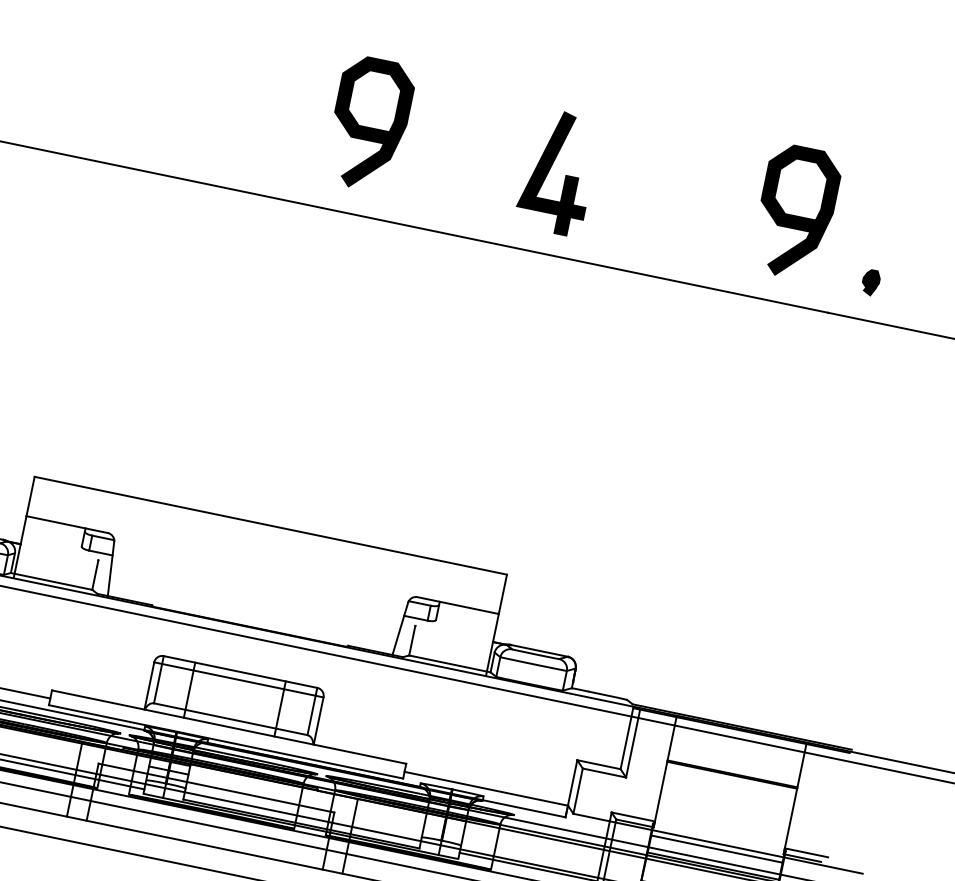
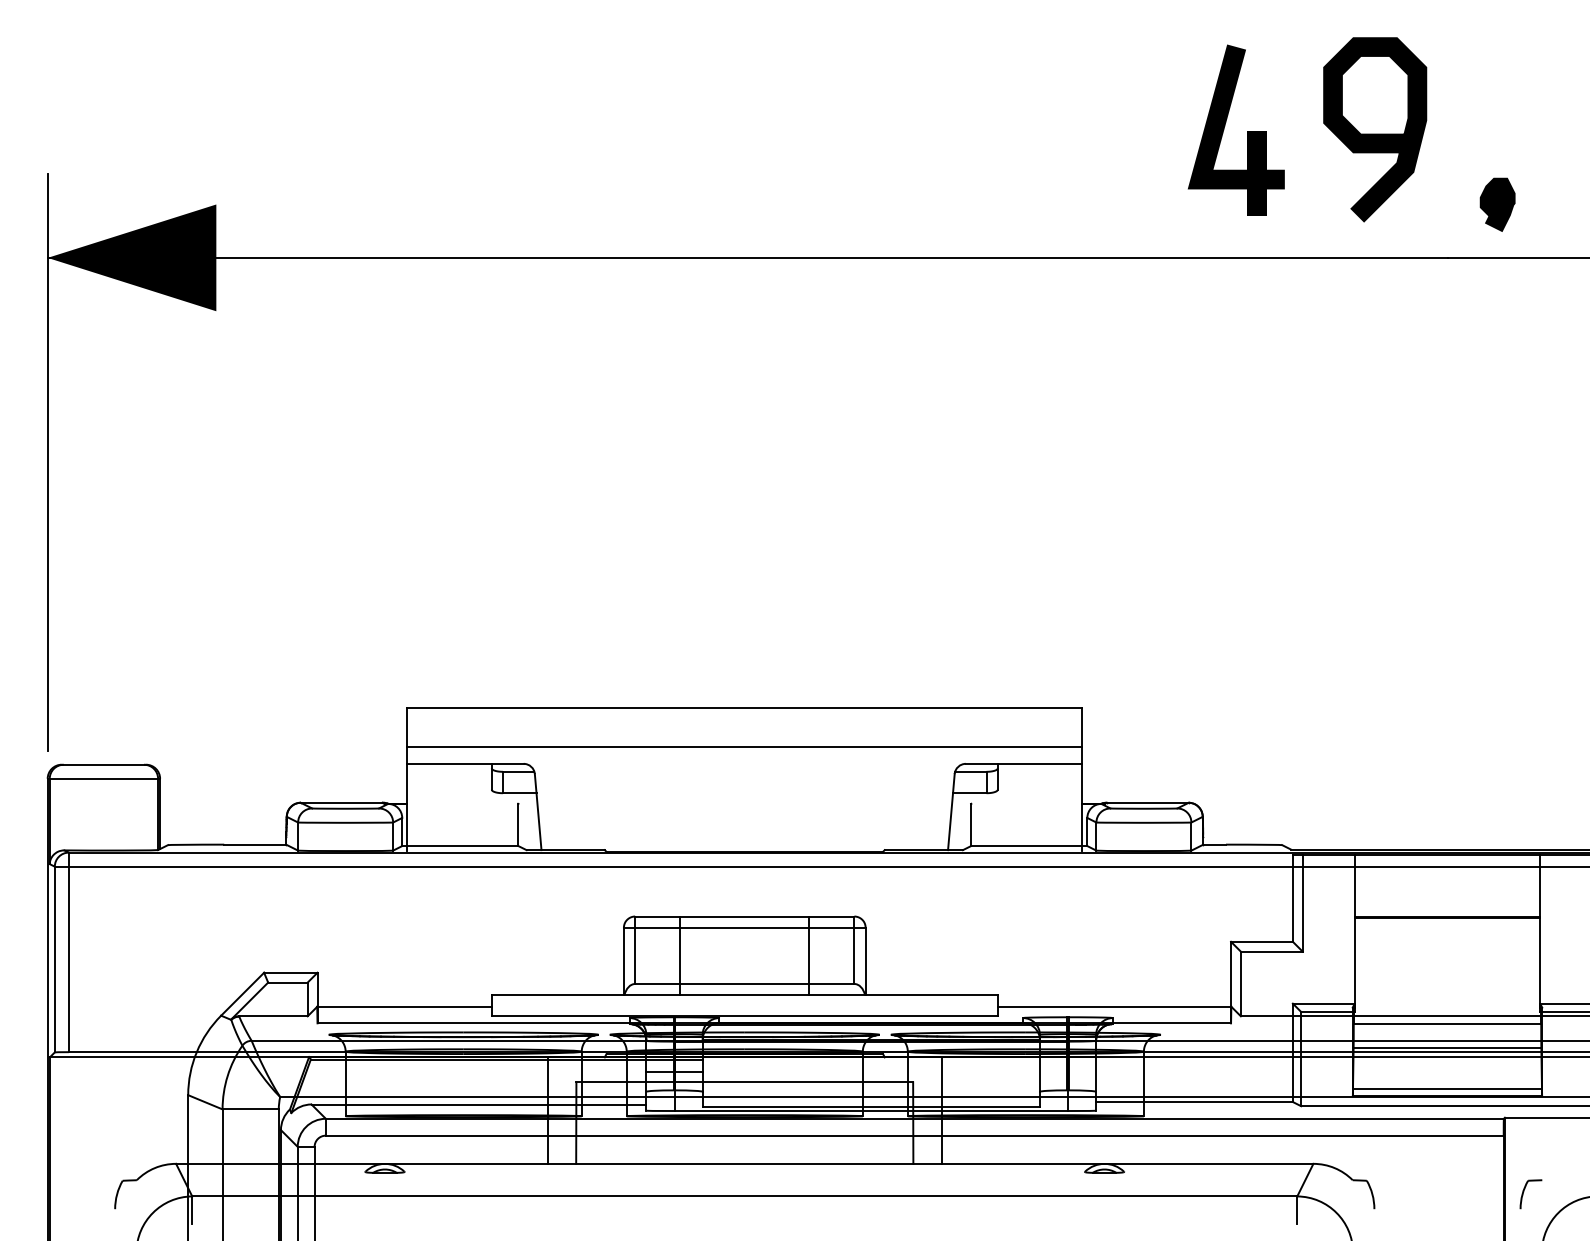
curve: (369, 126) -> (766, 133), removed
part: (565, 174) -> (1247, 131), moved
part: (870, 282) -> (1497, 204), size x1.43
line: (264, 552) -> (744, 746), added

